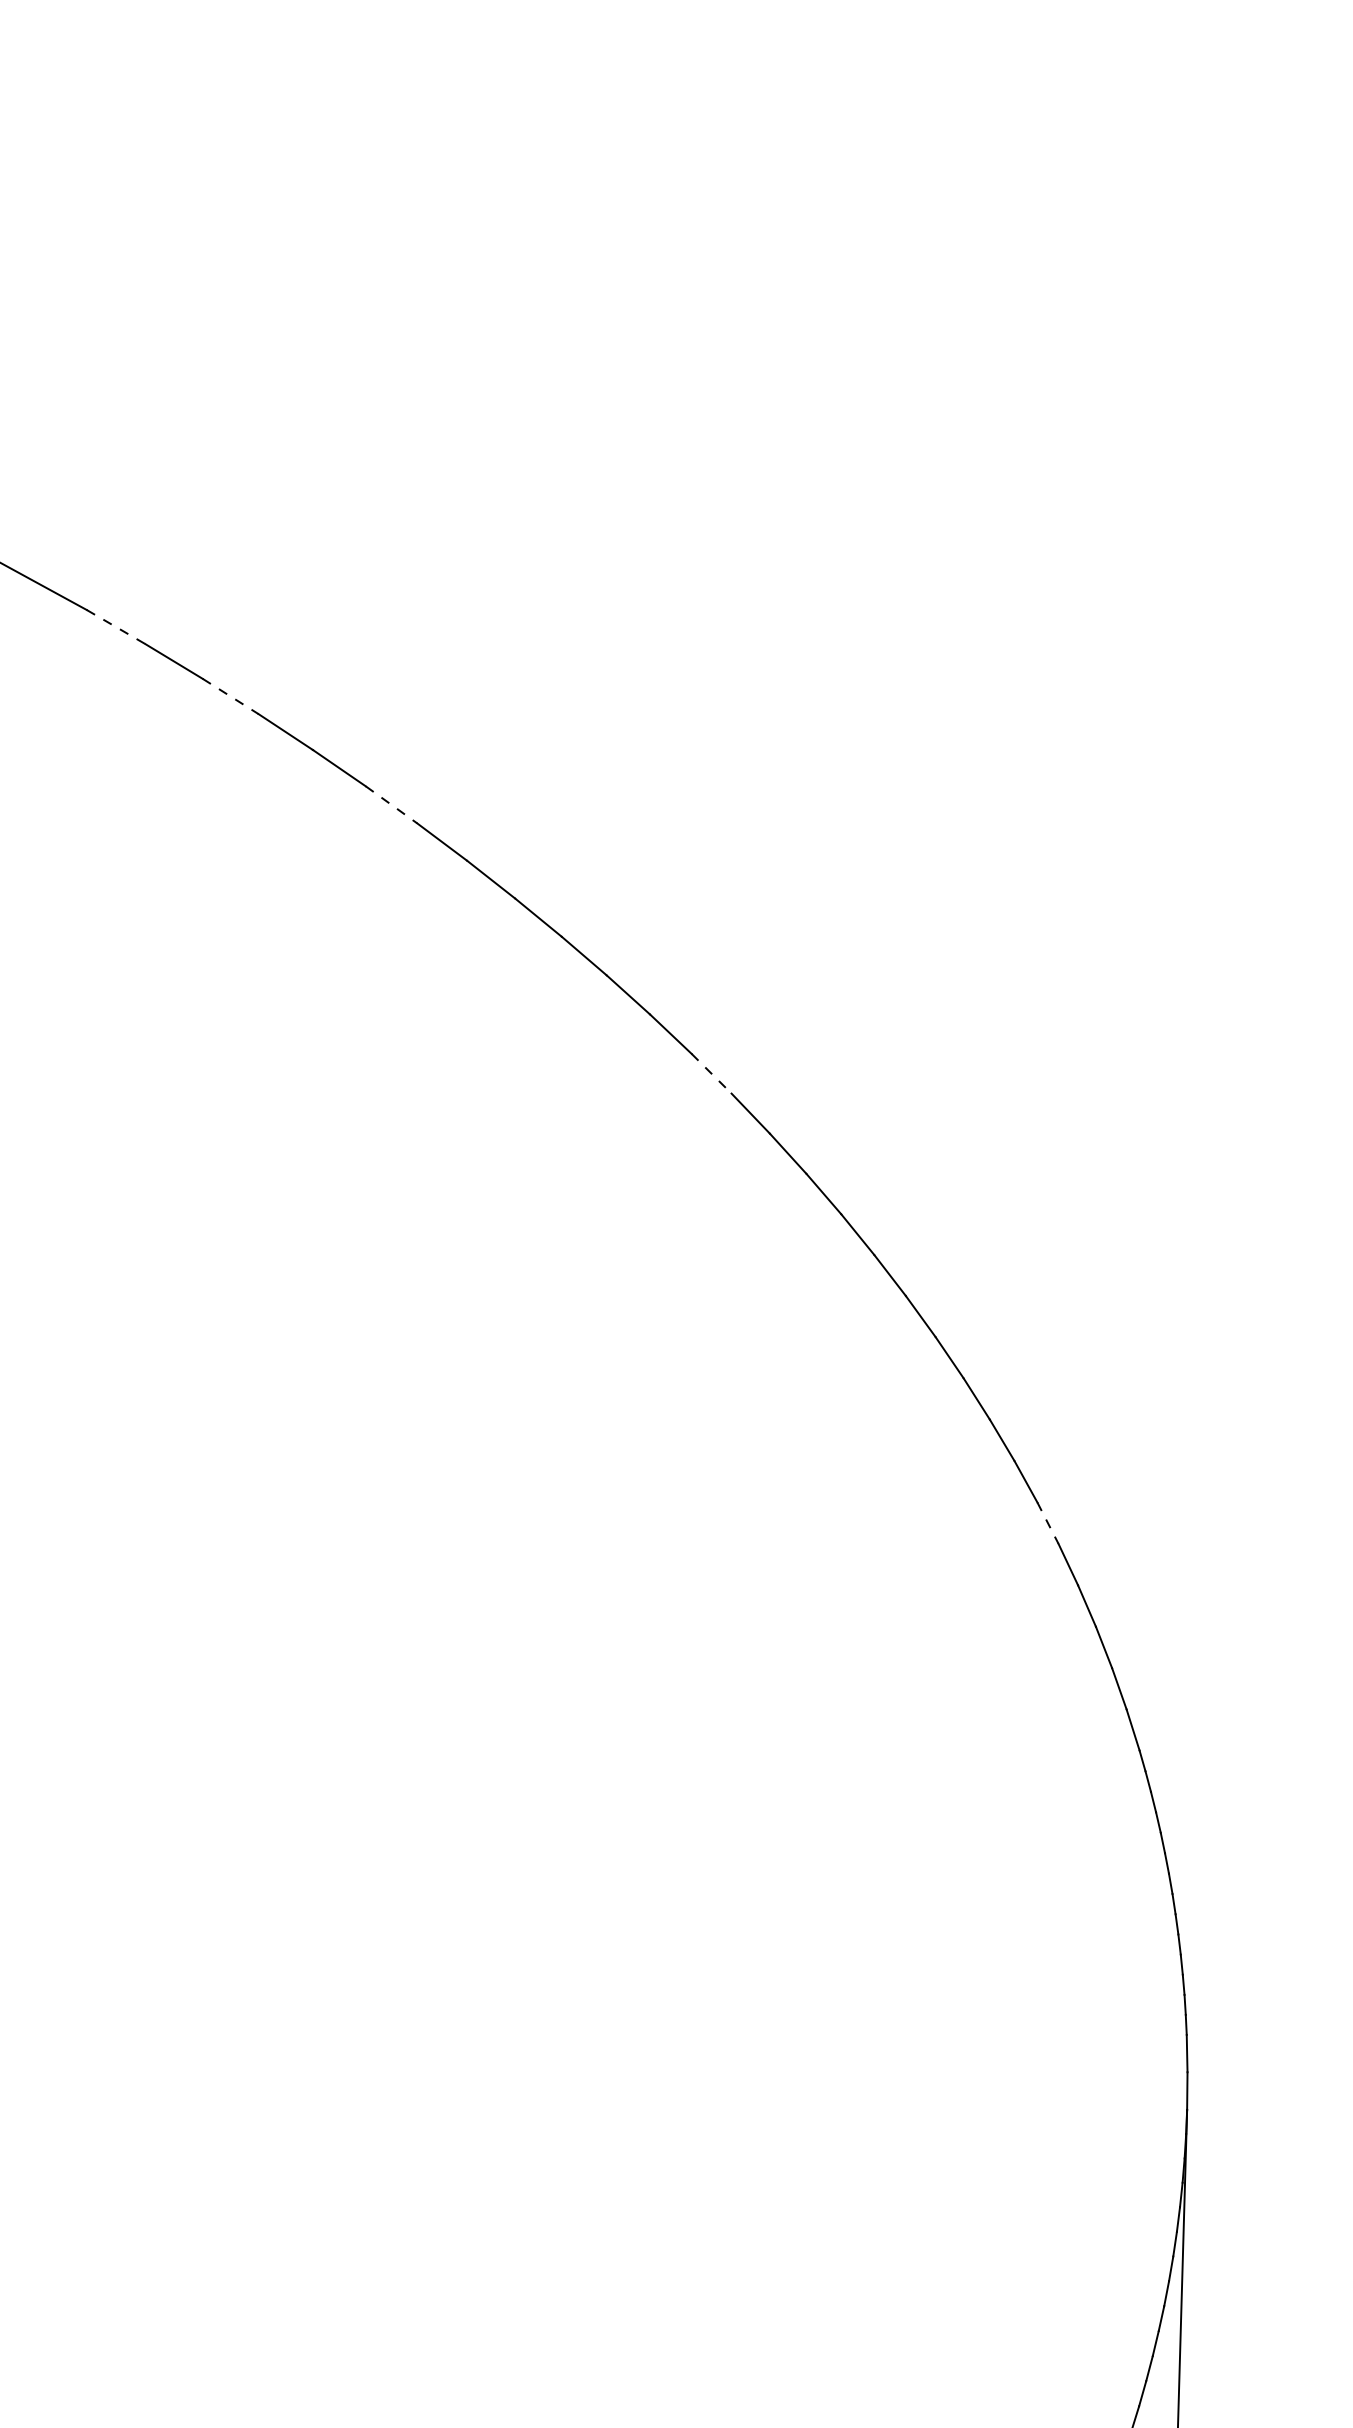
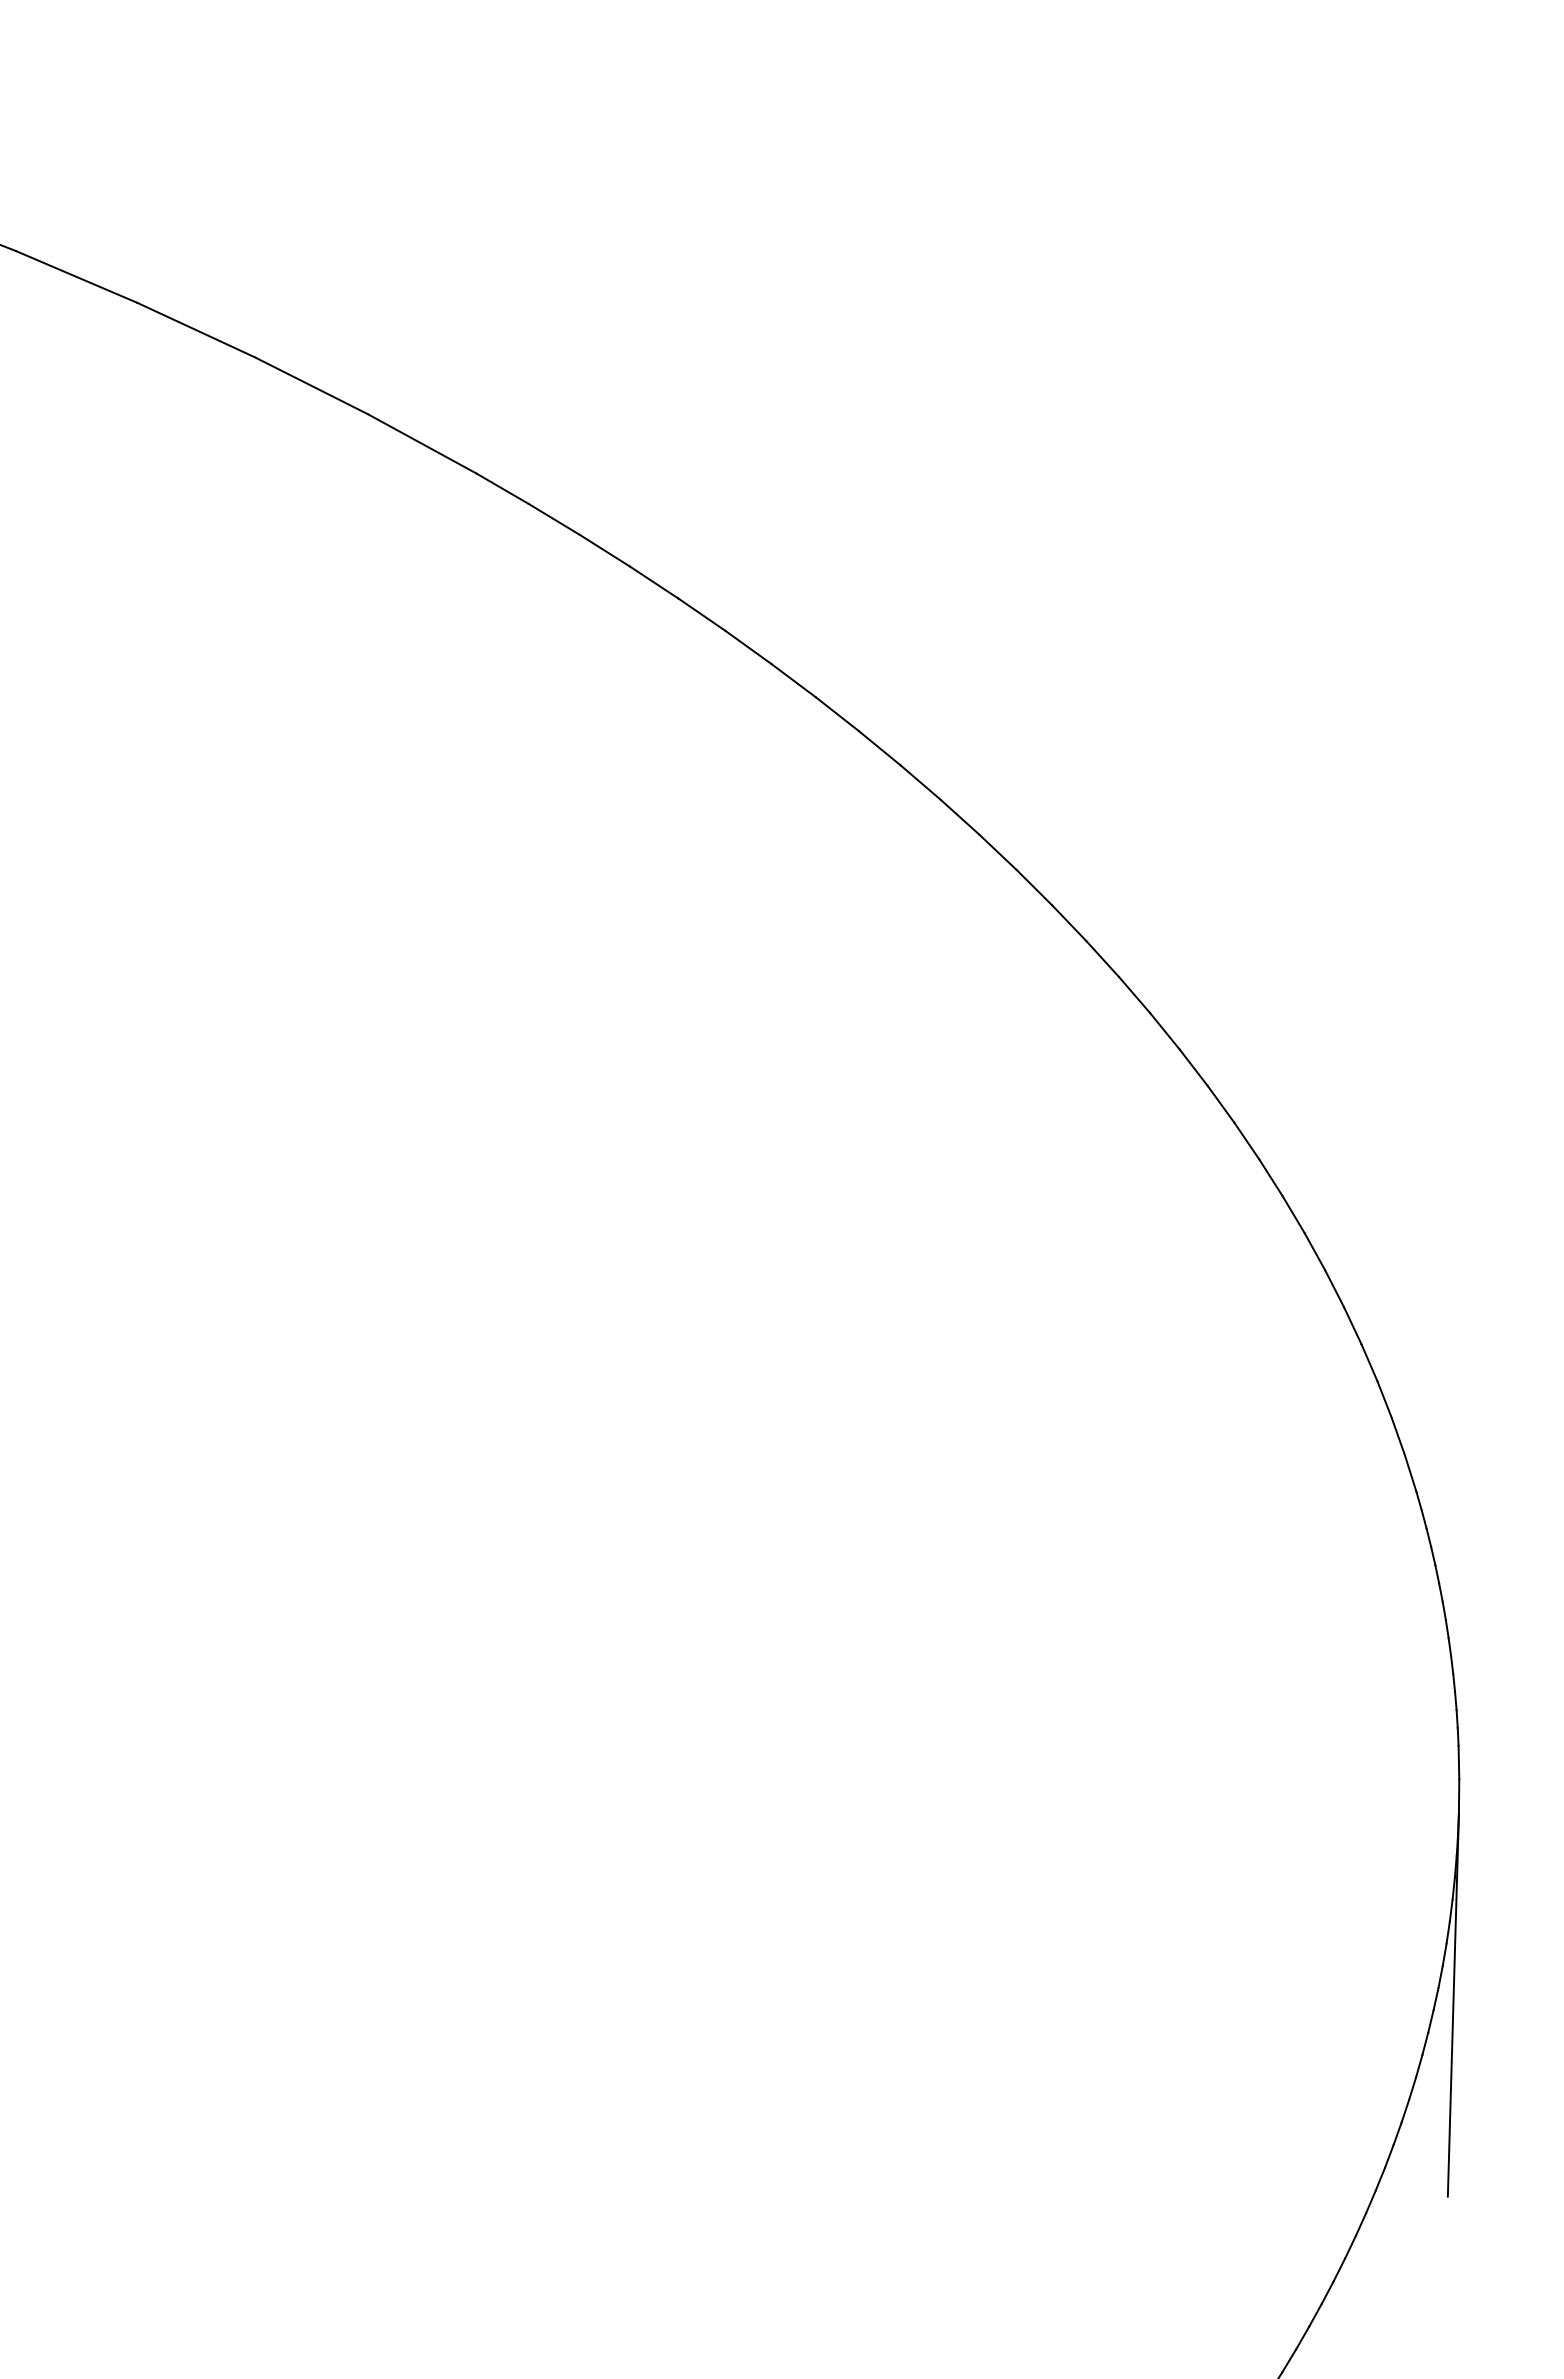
line: (116, 626) -> (502, 488), dashed -> solid
line: (230, 696) -> (604, 550), dashed -> solid
line: (391, 804) -> (748, 647), dashed -> solid
line: (711, 1073) -> (1034, 887), dashed -> solid
line: (1047, 1522) -> (1334, 1288), dashed -> solid

